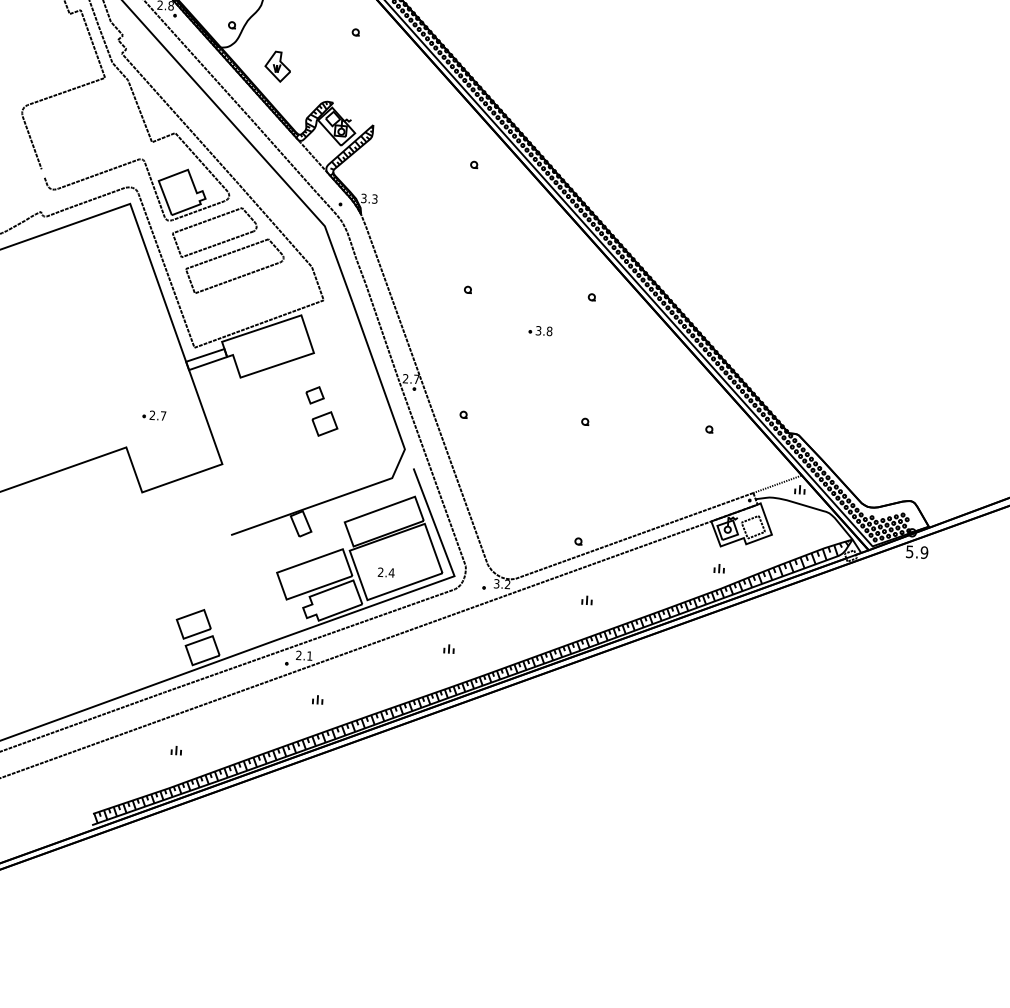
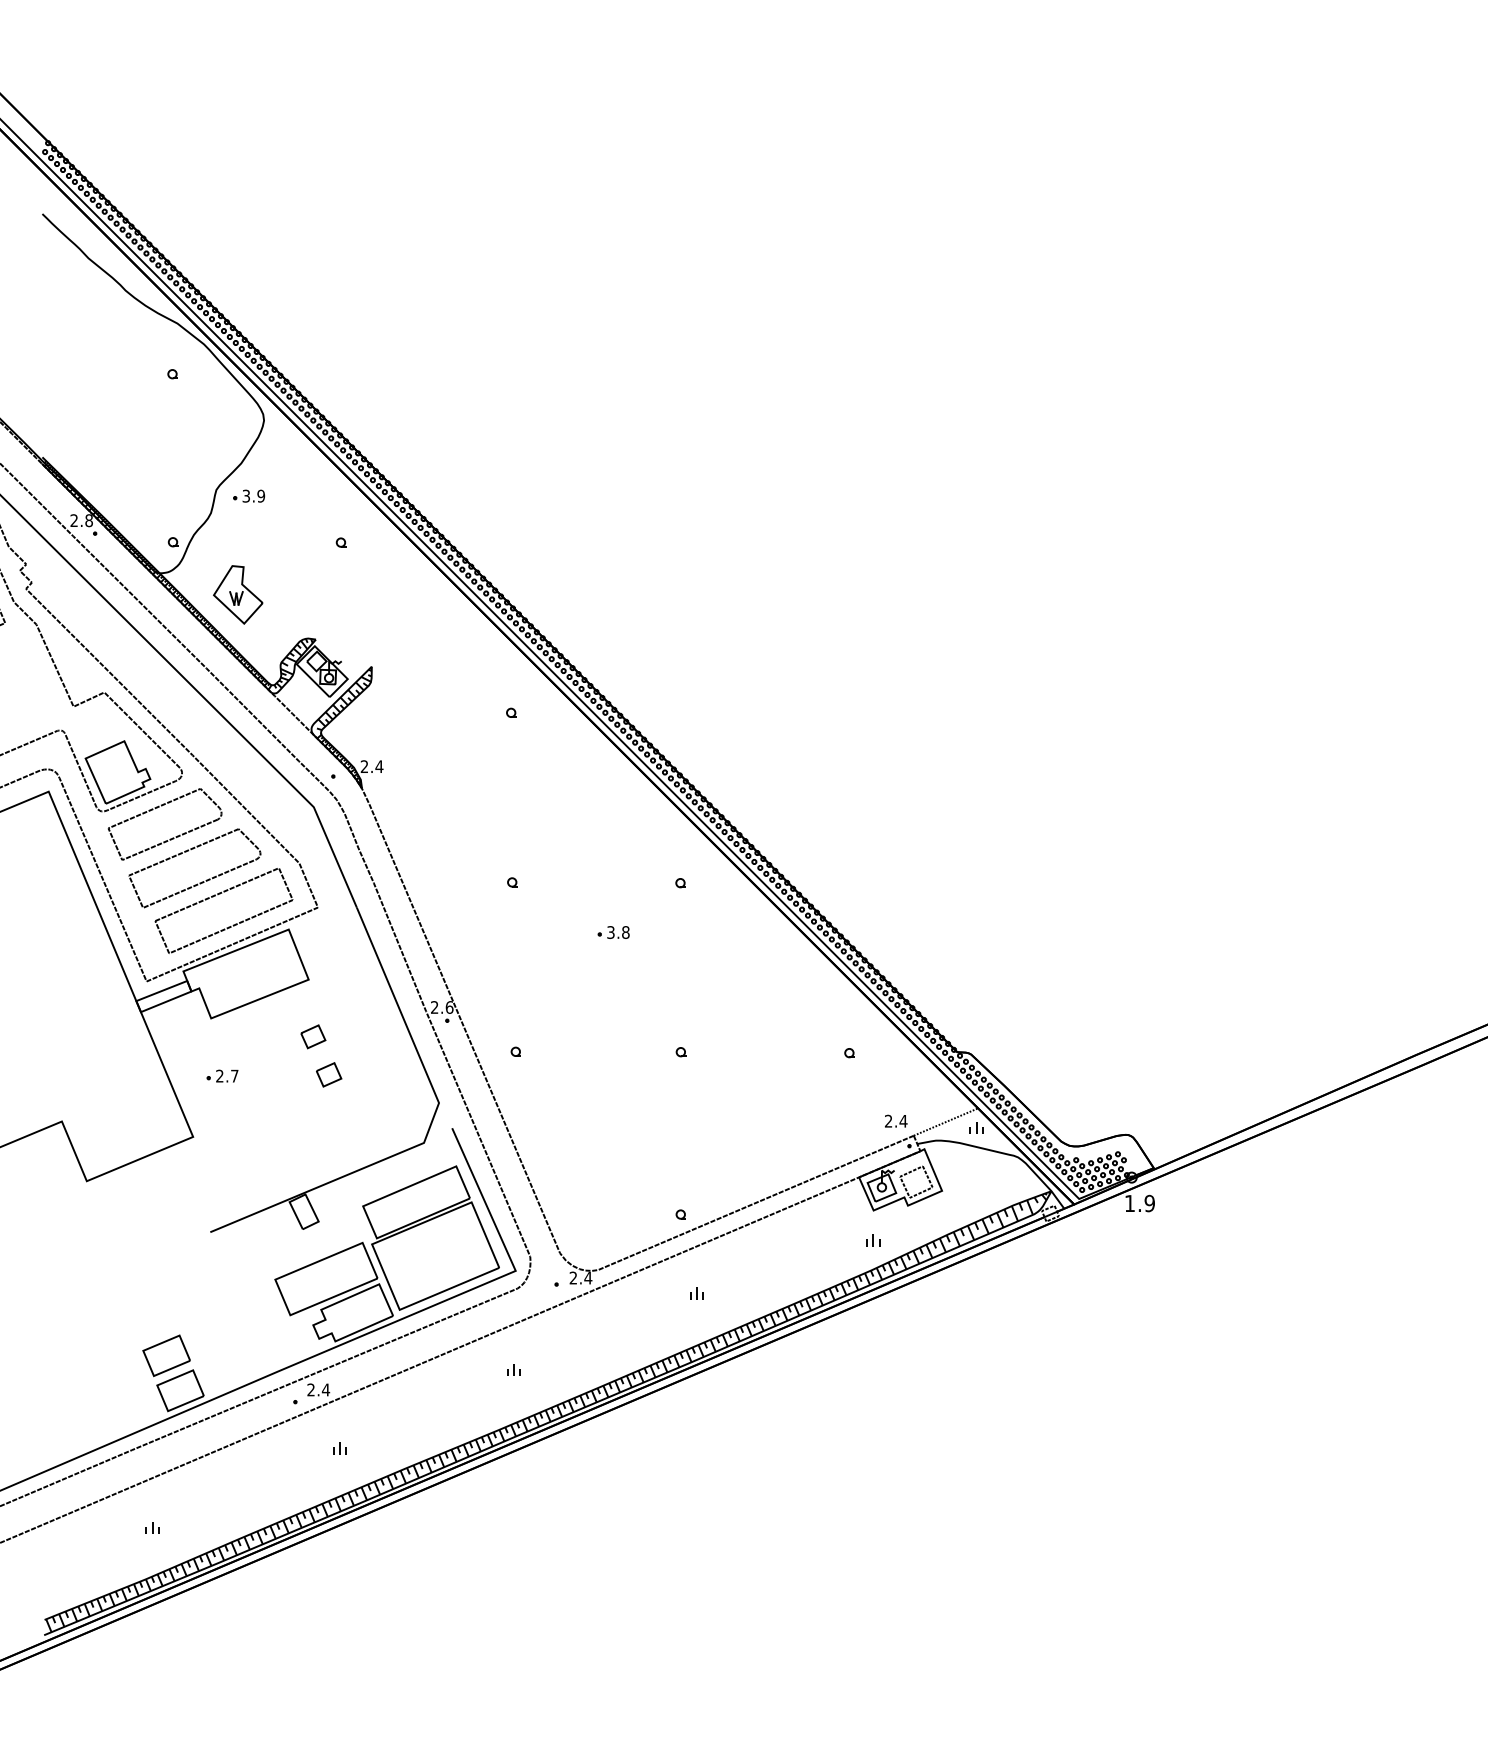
part: (278, 66) -> (238, 594), size x1.43
text: (369, 198) -> (371, 766), 3.3 -> 2.4
part: (248, 287) -> (215, 896), added
text: (416, 379) -> (449, 1007), 2.7 -> 2.6
part: (154, 414) -> (222, 1075), moved
part: (325, 423) -> (329, 1074), size x0.71
text: (909, 551) -> (1129, 1203), 5.9 -> 1.9
text: (386, 572) -> (896, 1120), moved
text: (501, 583) -> (580, 1277), 3.2 -> 2.4
text: (309, 655) -> (325, 1389), 2.1 -> 2.4

